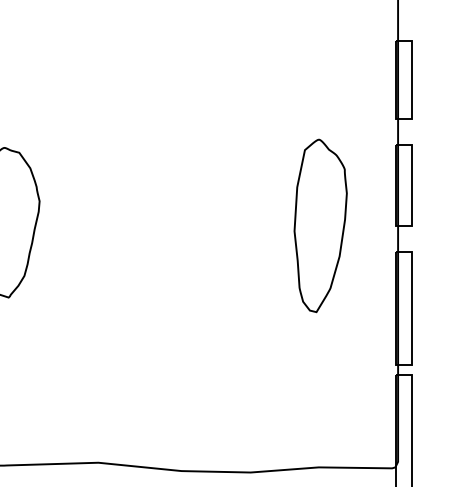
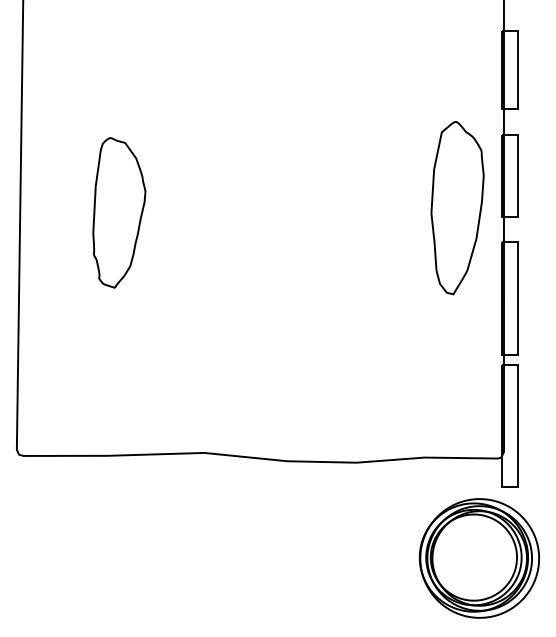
part: (320, 226) -> (457, 208), moved

